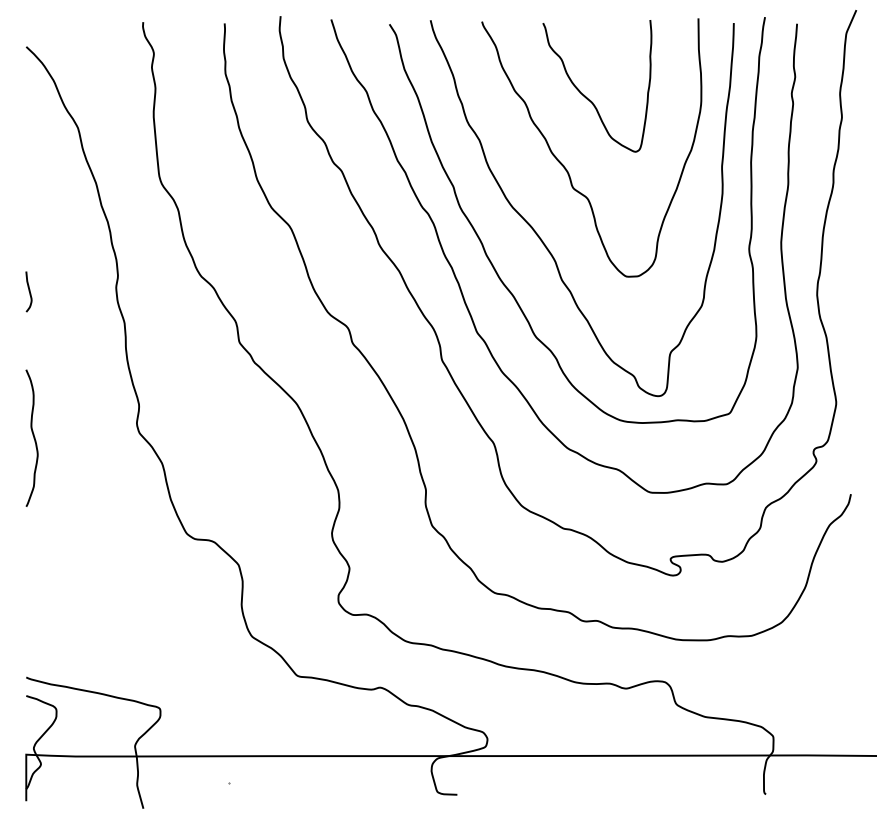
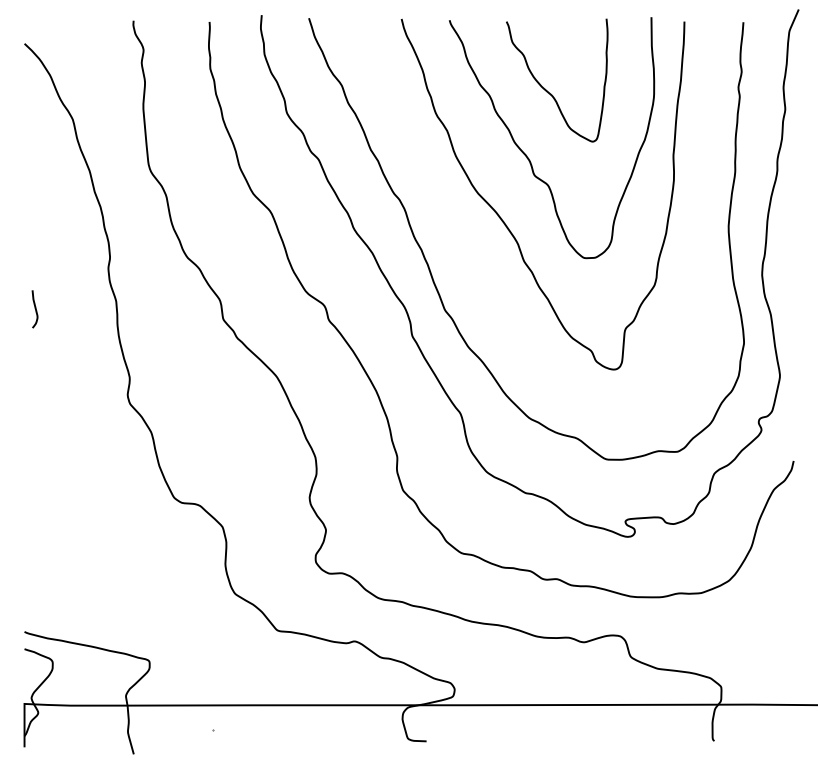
curve: (496, 270) -> (463, 252), removed
curve: (28, 291) -> (34, 308), moved
curve: (32, 436) -> (30, 407), removed

